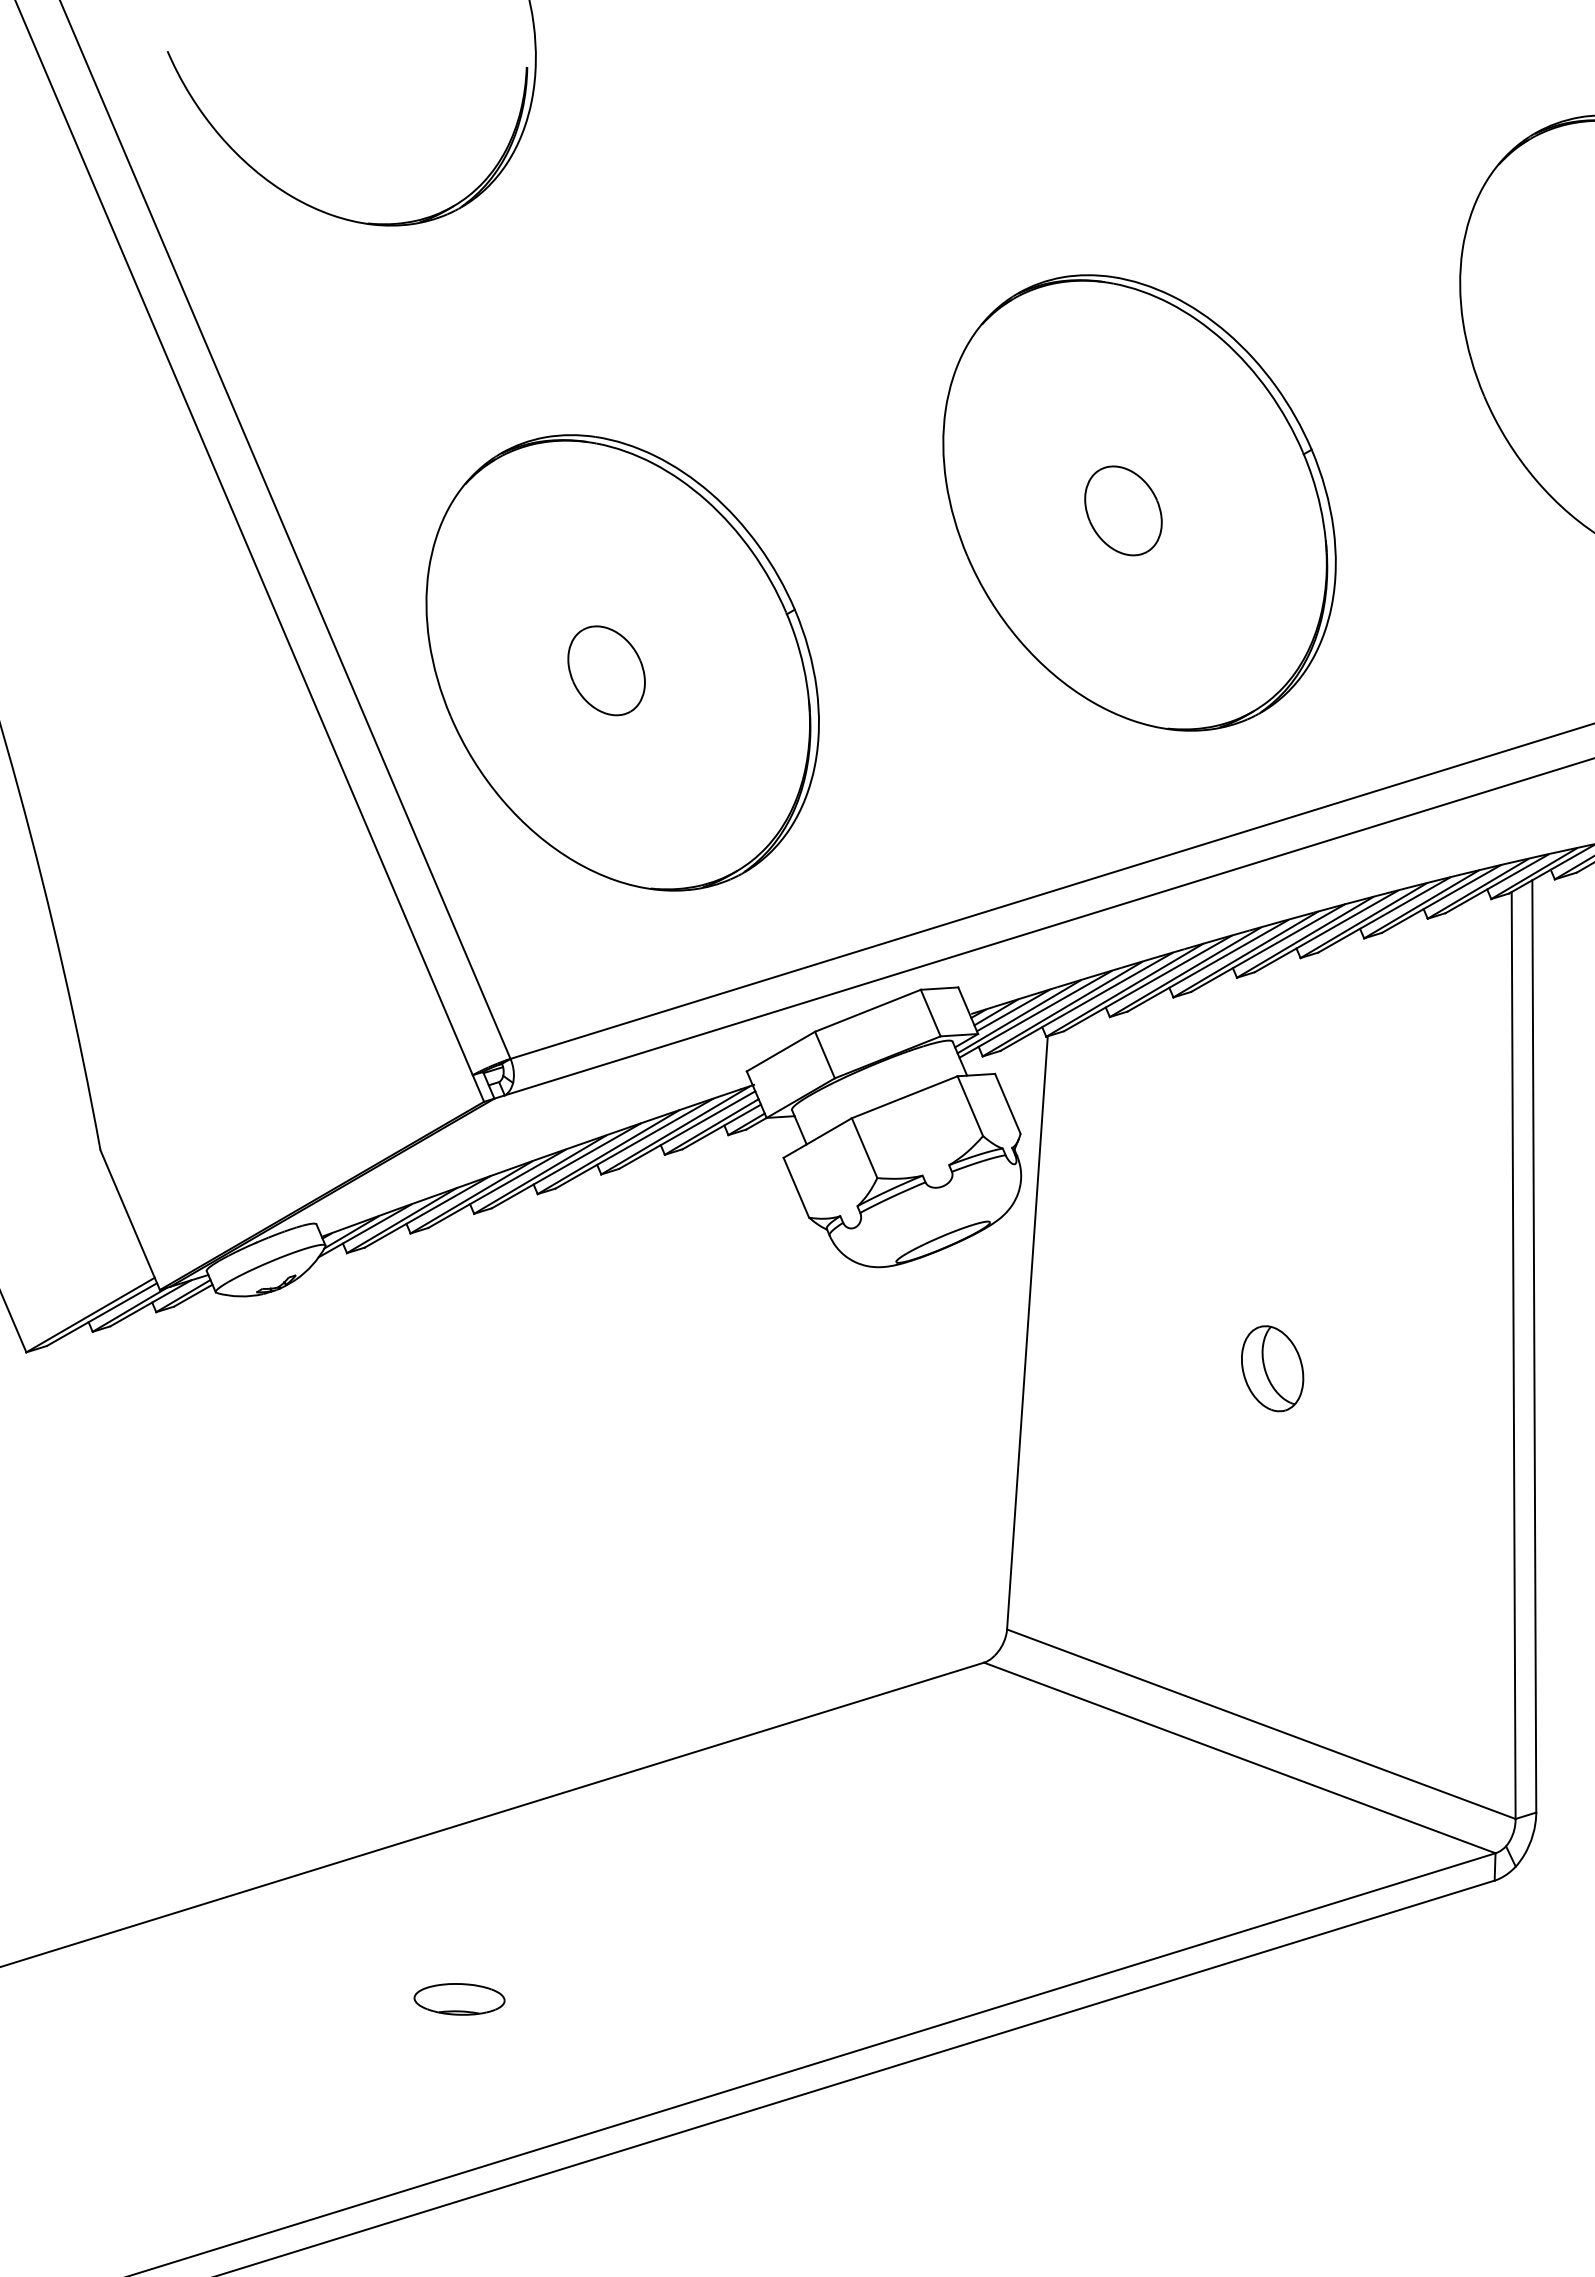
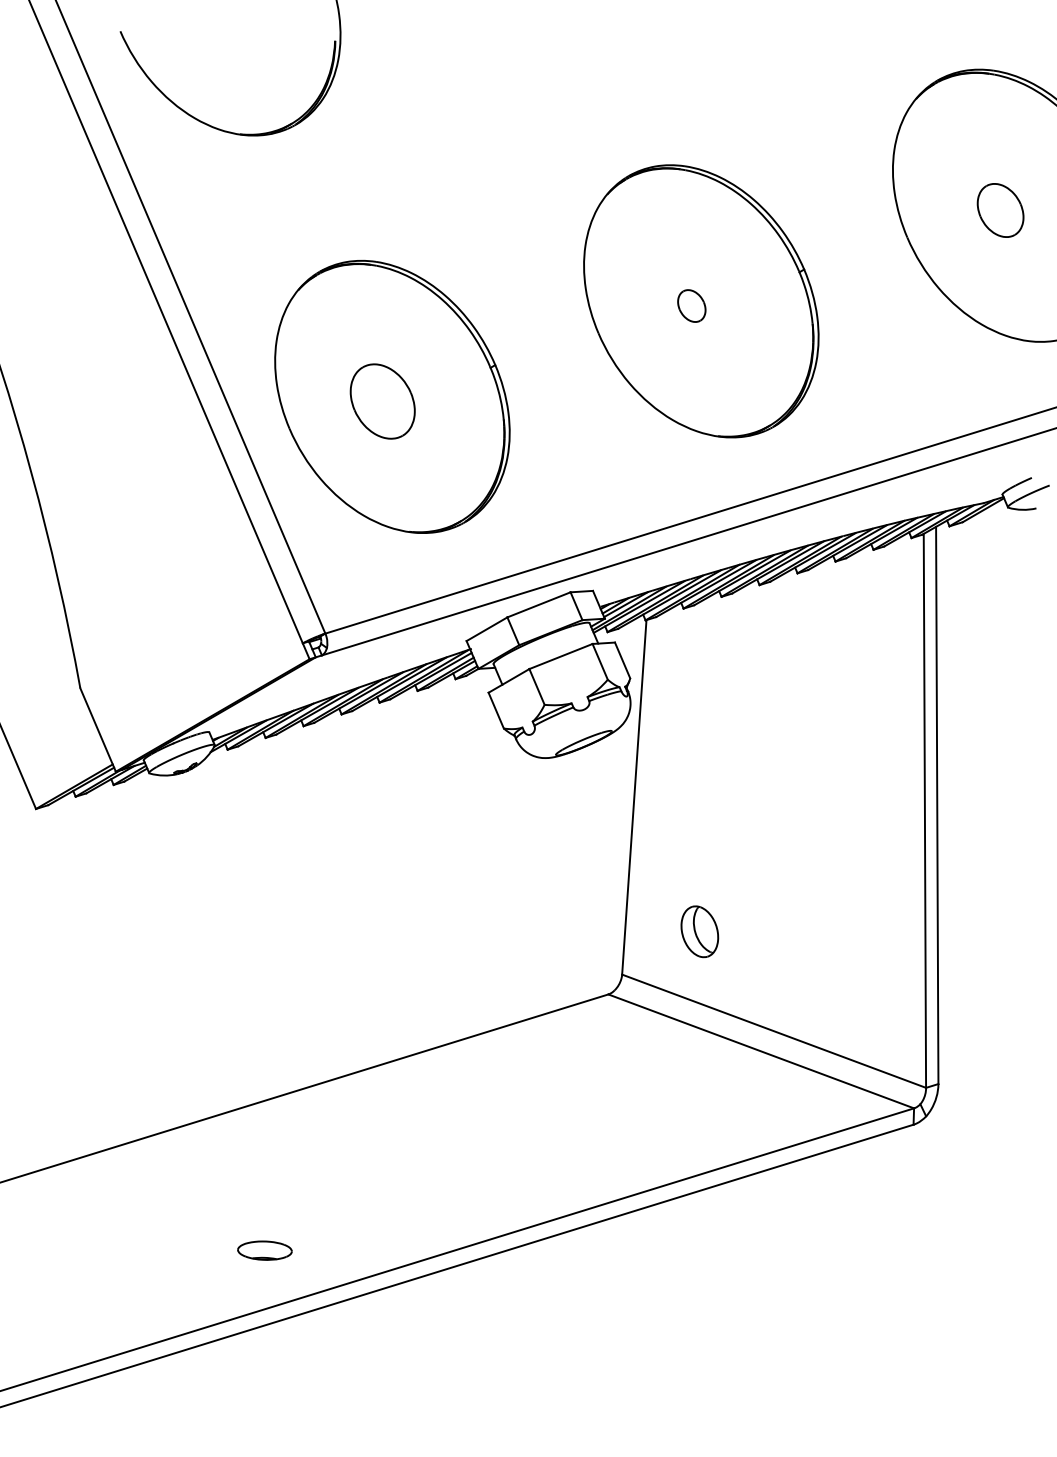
part: (1123, 509) -> (691, 305), size x0.6
part: (606, 670) -> (382, 401), size x1.4
part: (1272, 1368) -> (699, 931), moved
part: (458, 1999) -> (264, 1250), moved

